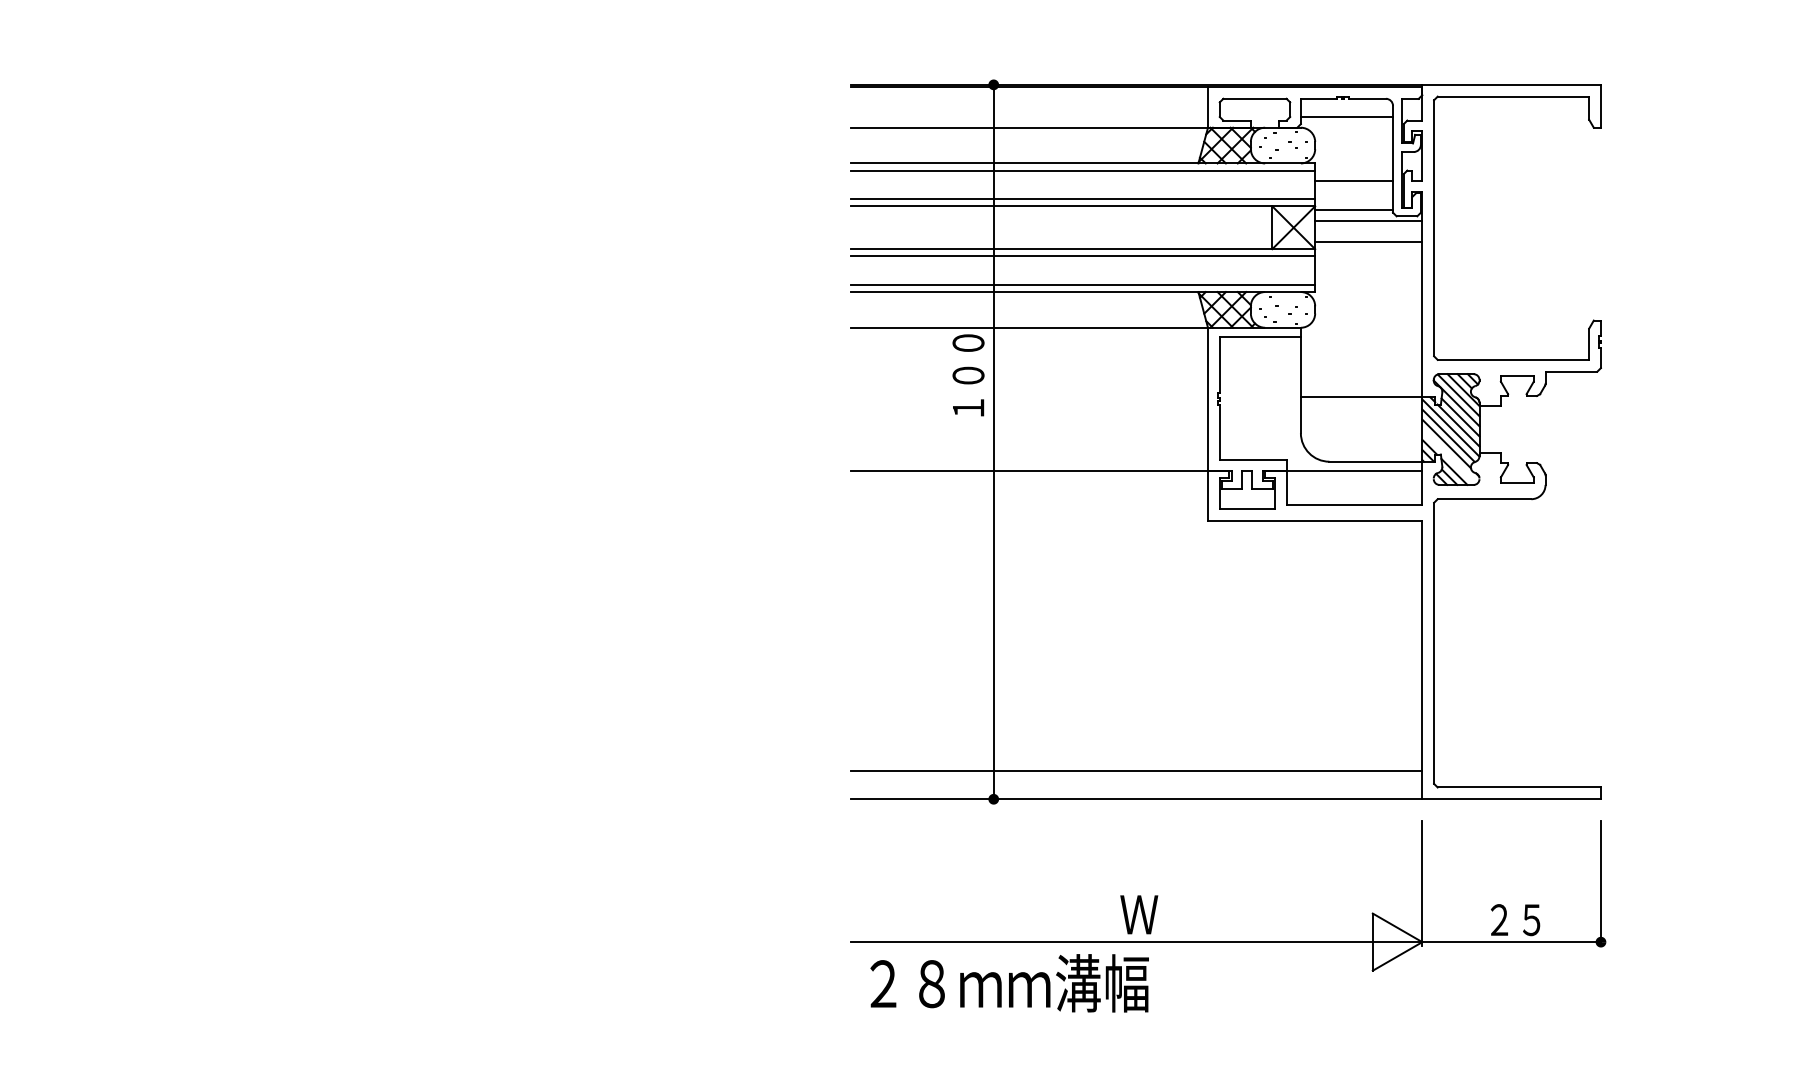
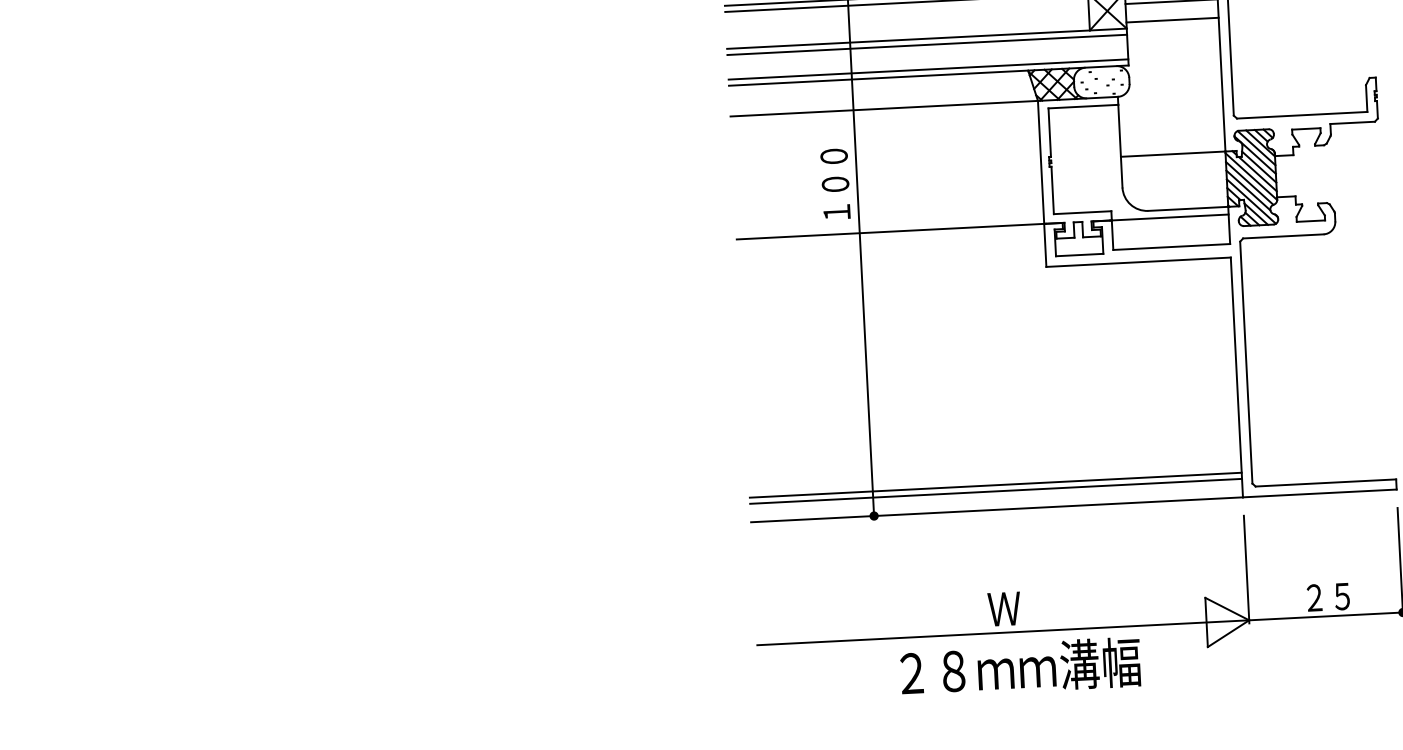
text: (968, 375) -> (835, 184), moved
line: (1449, 456) -> (1251, 201), added
line: (1136, 777) -> (996, 491), added
text: (1009, 983) -> (1020, 667), moved

